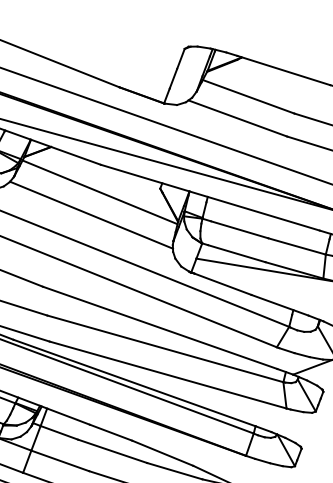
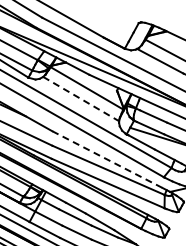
line: (92, 215) -> (81, 99), solid -> dashed
line: (160, 327) -> (107, 159), solid -> dashed

